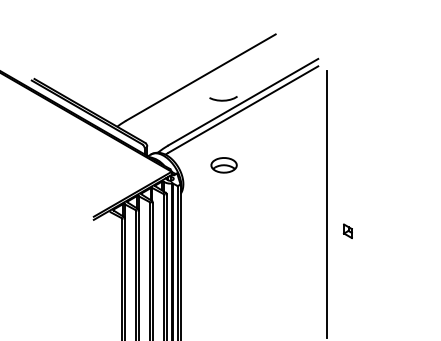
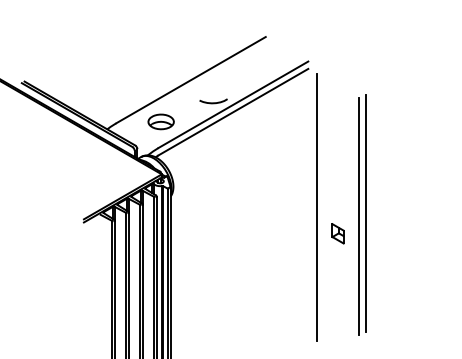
part: (223, 164) -> (160, 121), moved
line: (375, 210) -> (365, 213), added
line: (369, 213) -> (359, 216), added
part: (347, 230) -> (337, 233), size x1.43

